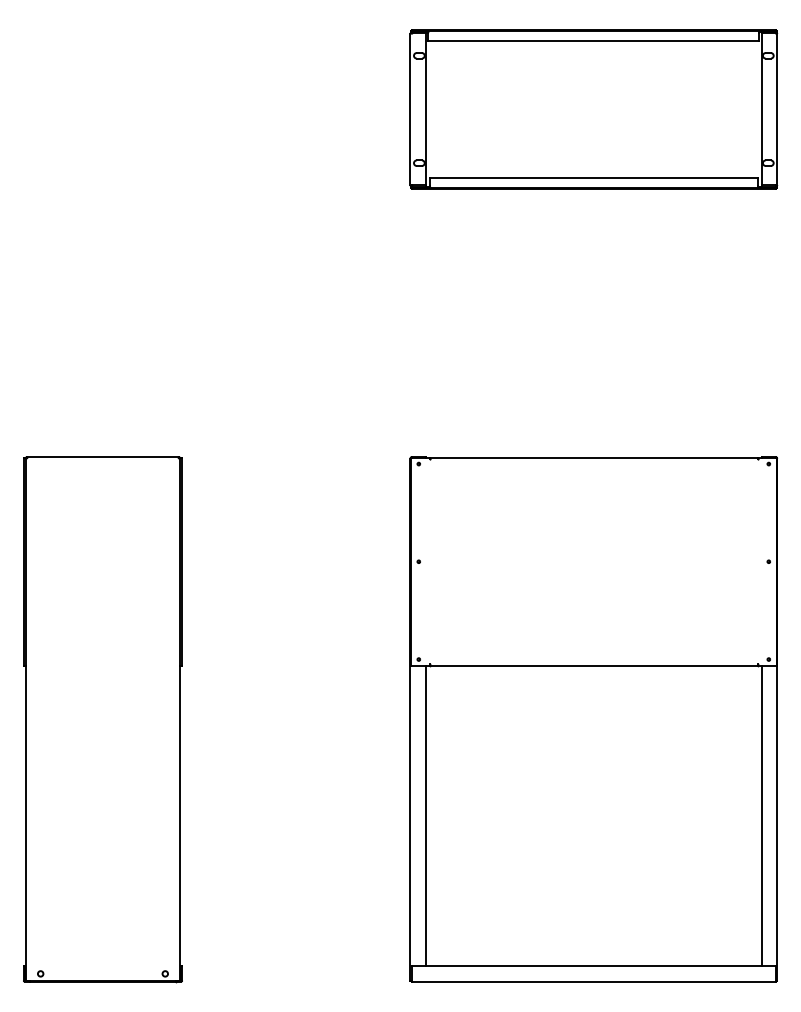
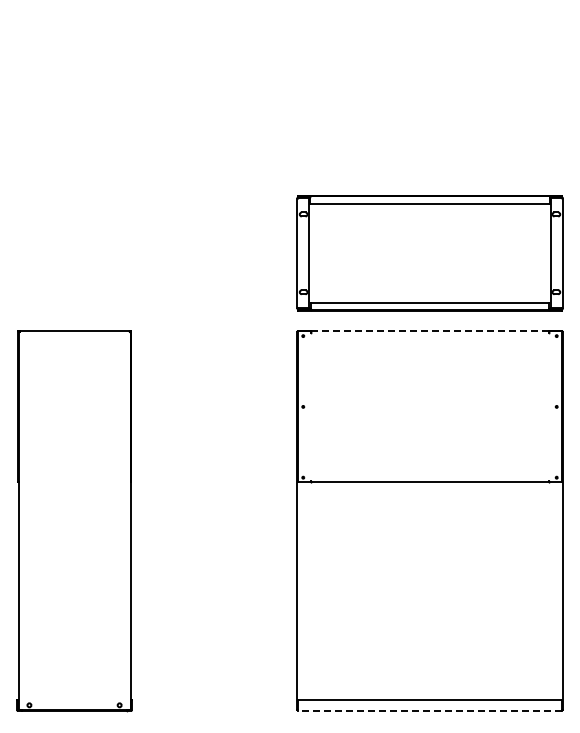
part: (593, 109) -> (429, 253), moved
line: (594, 457) -> (430, 331), solid -> dashed
line: (426, 815) -> (308, 590), removed
line: (761, 815) -> (551, 590), removed
line: (594, 982) -> (430, 711), solid -> dashed

